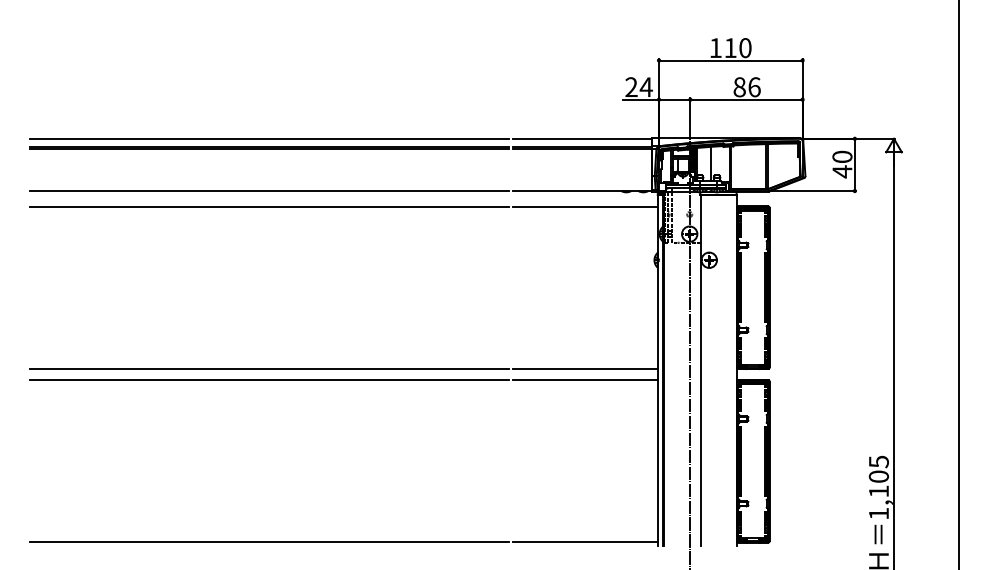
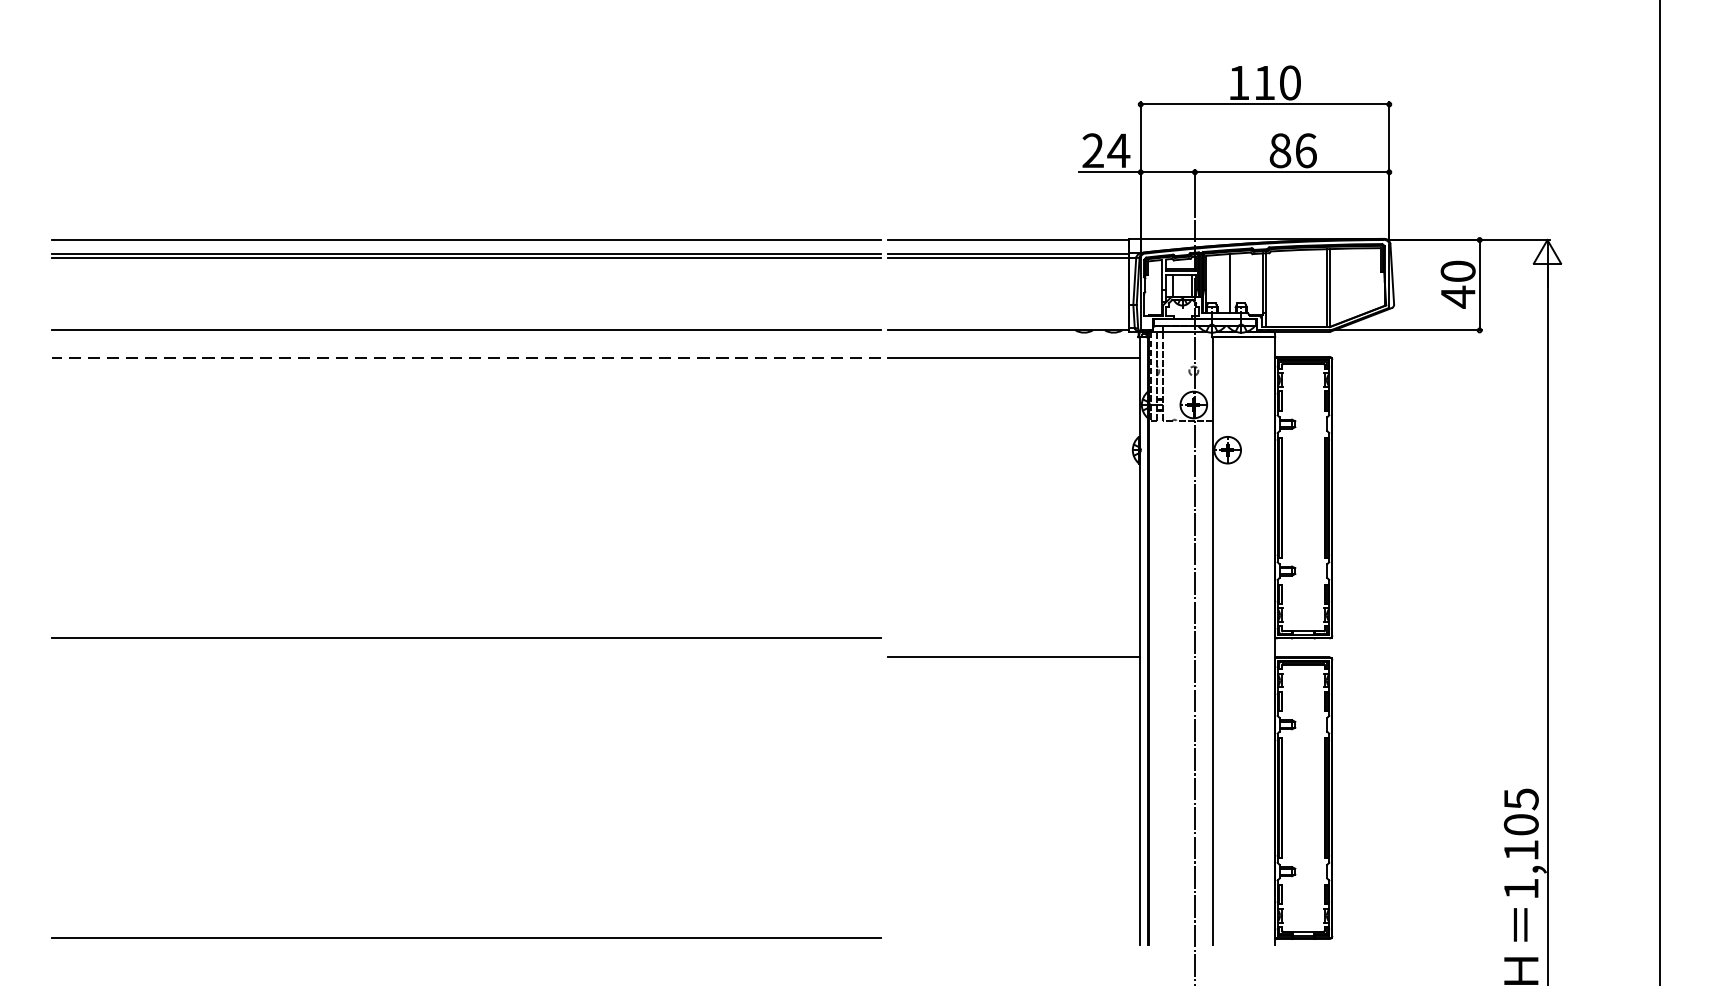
line: (269, 206) -> (466, 357), solid -> dashed
line: (585, 368) -> (1013, 637), removed
line: (268, 380) -> (464, 658), removed
line: (585, 541) -> (1013, 936), removed

